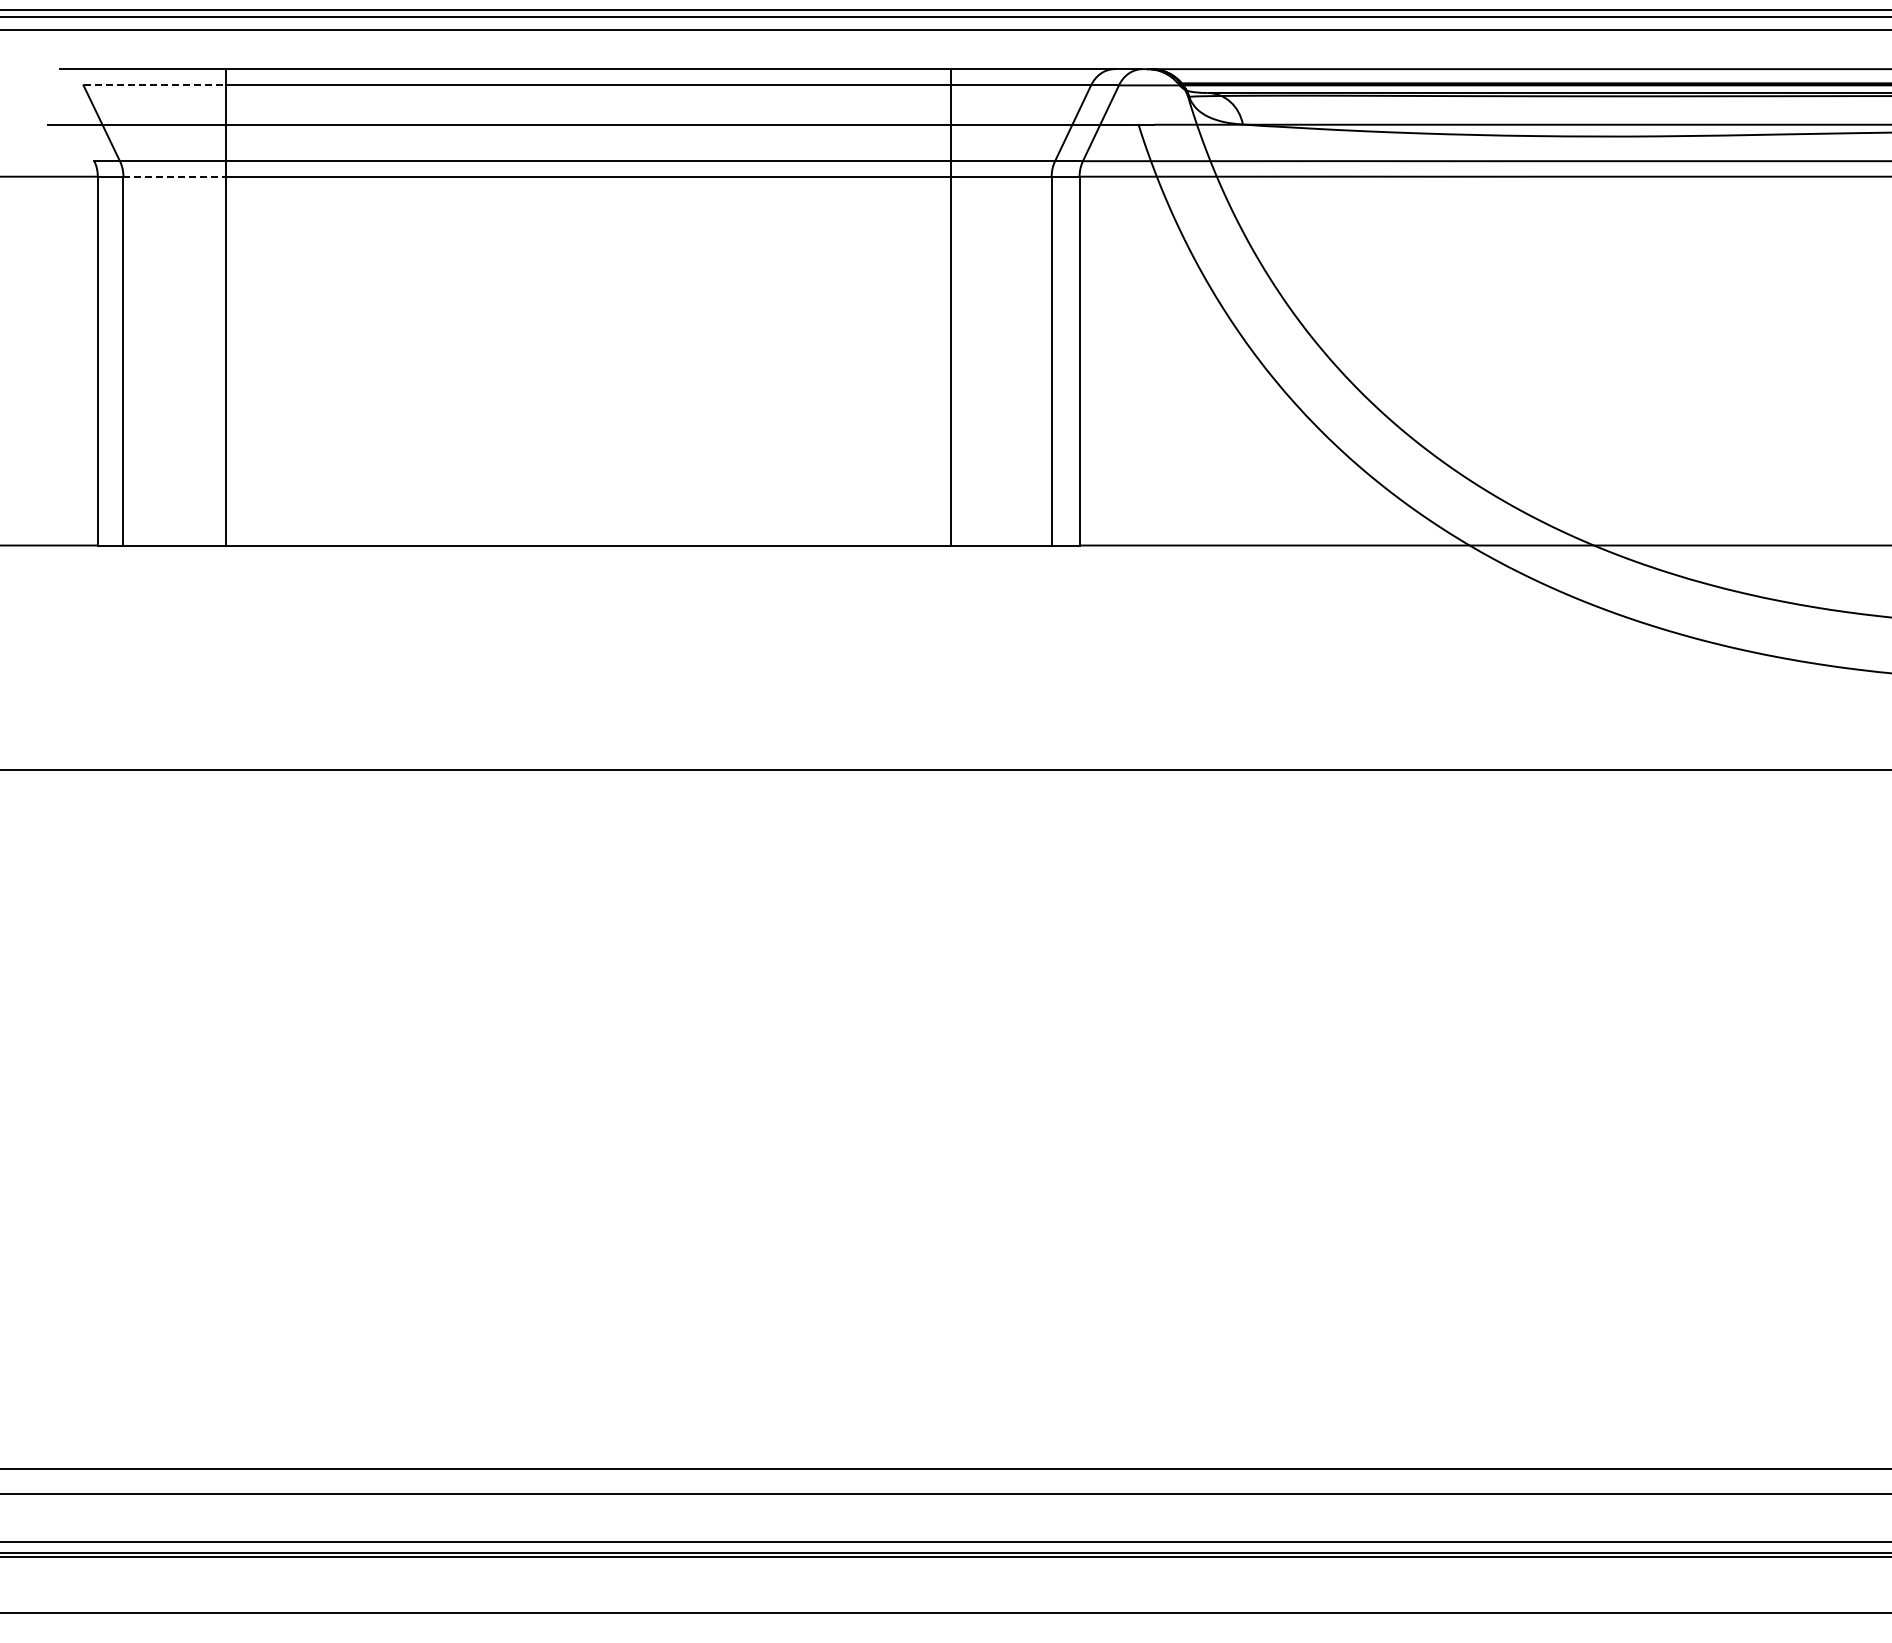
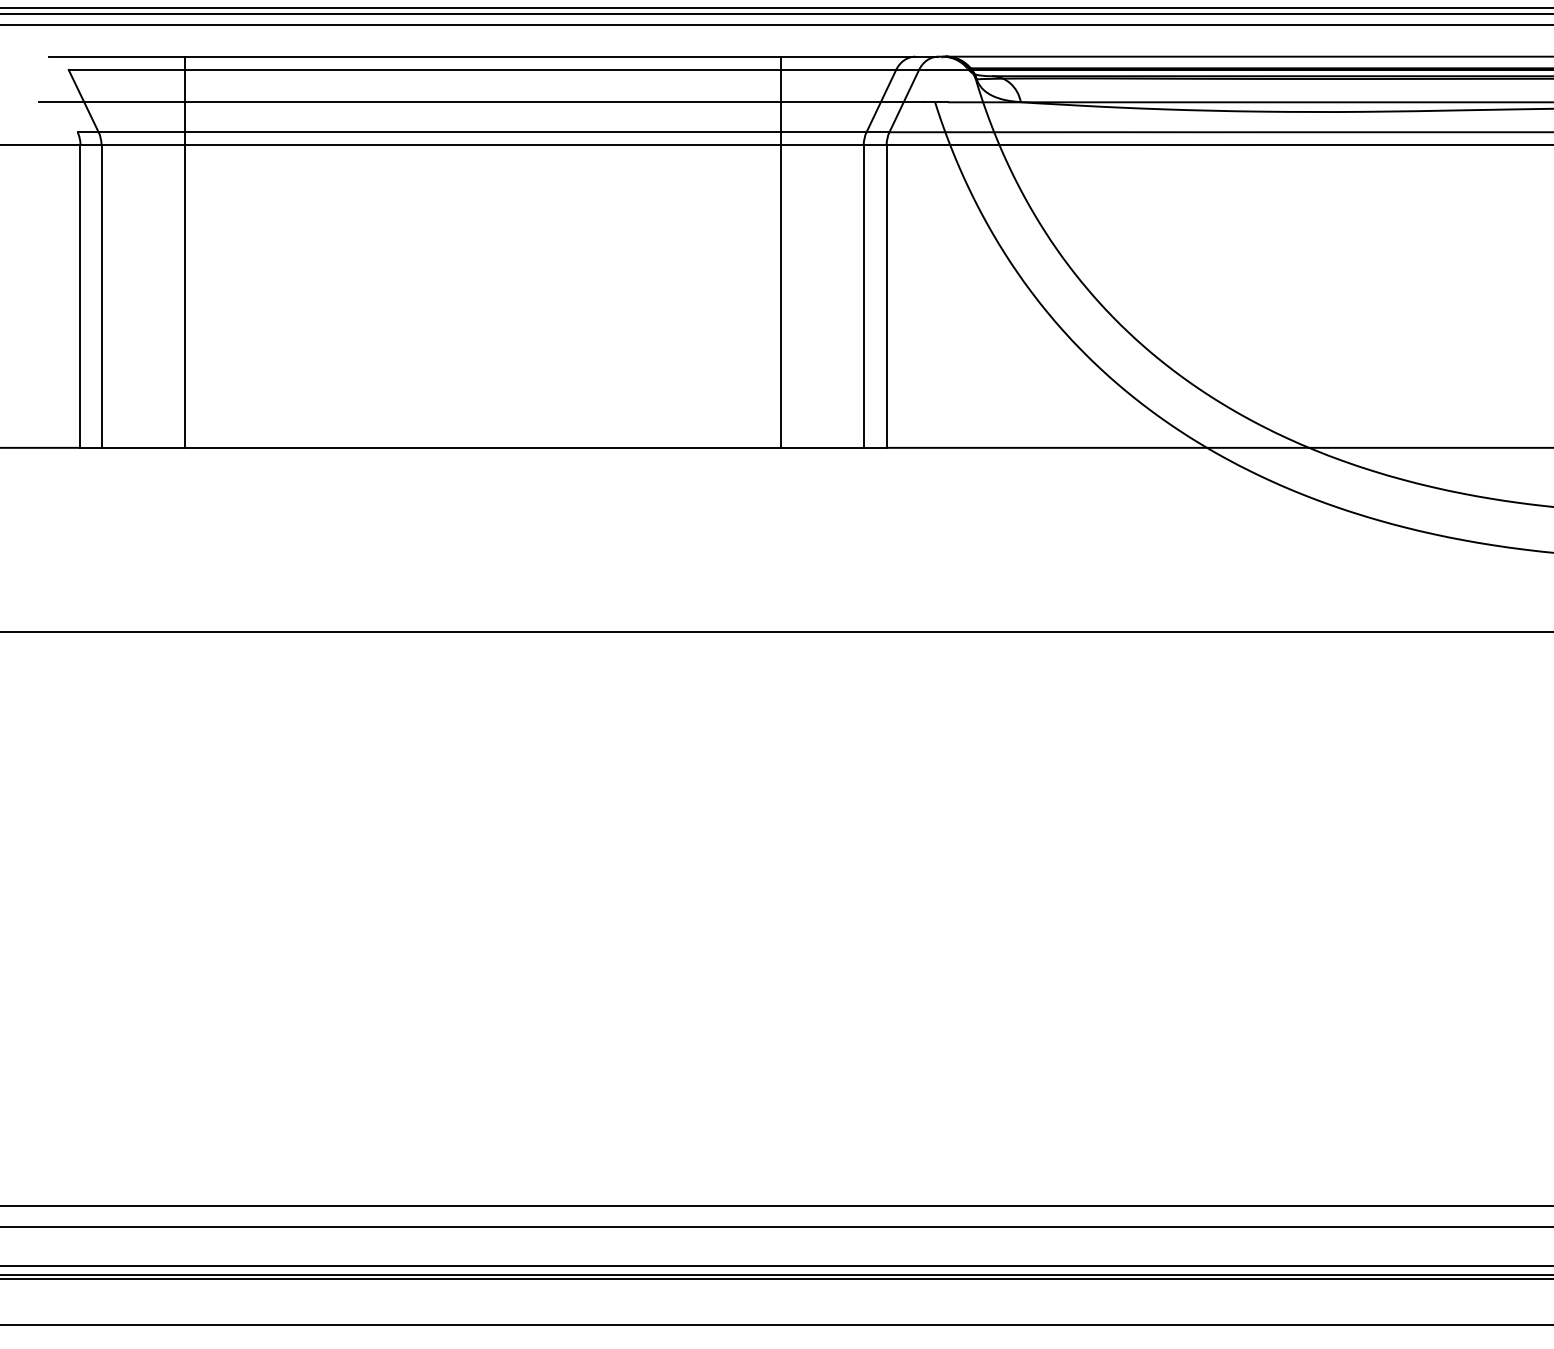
line: (155, 85) -> (127, 70), dashed -> solid
line: (175, 176) -> (144, 144), dashed -> solid

